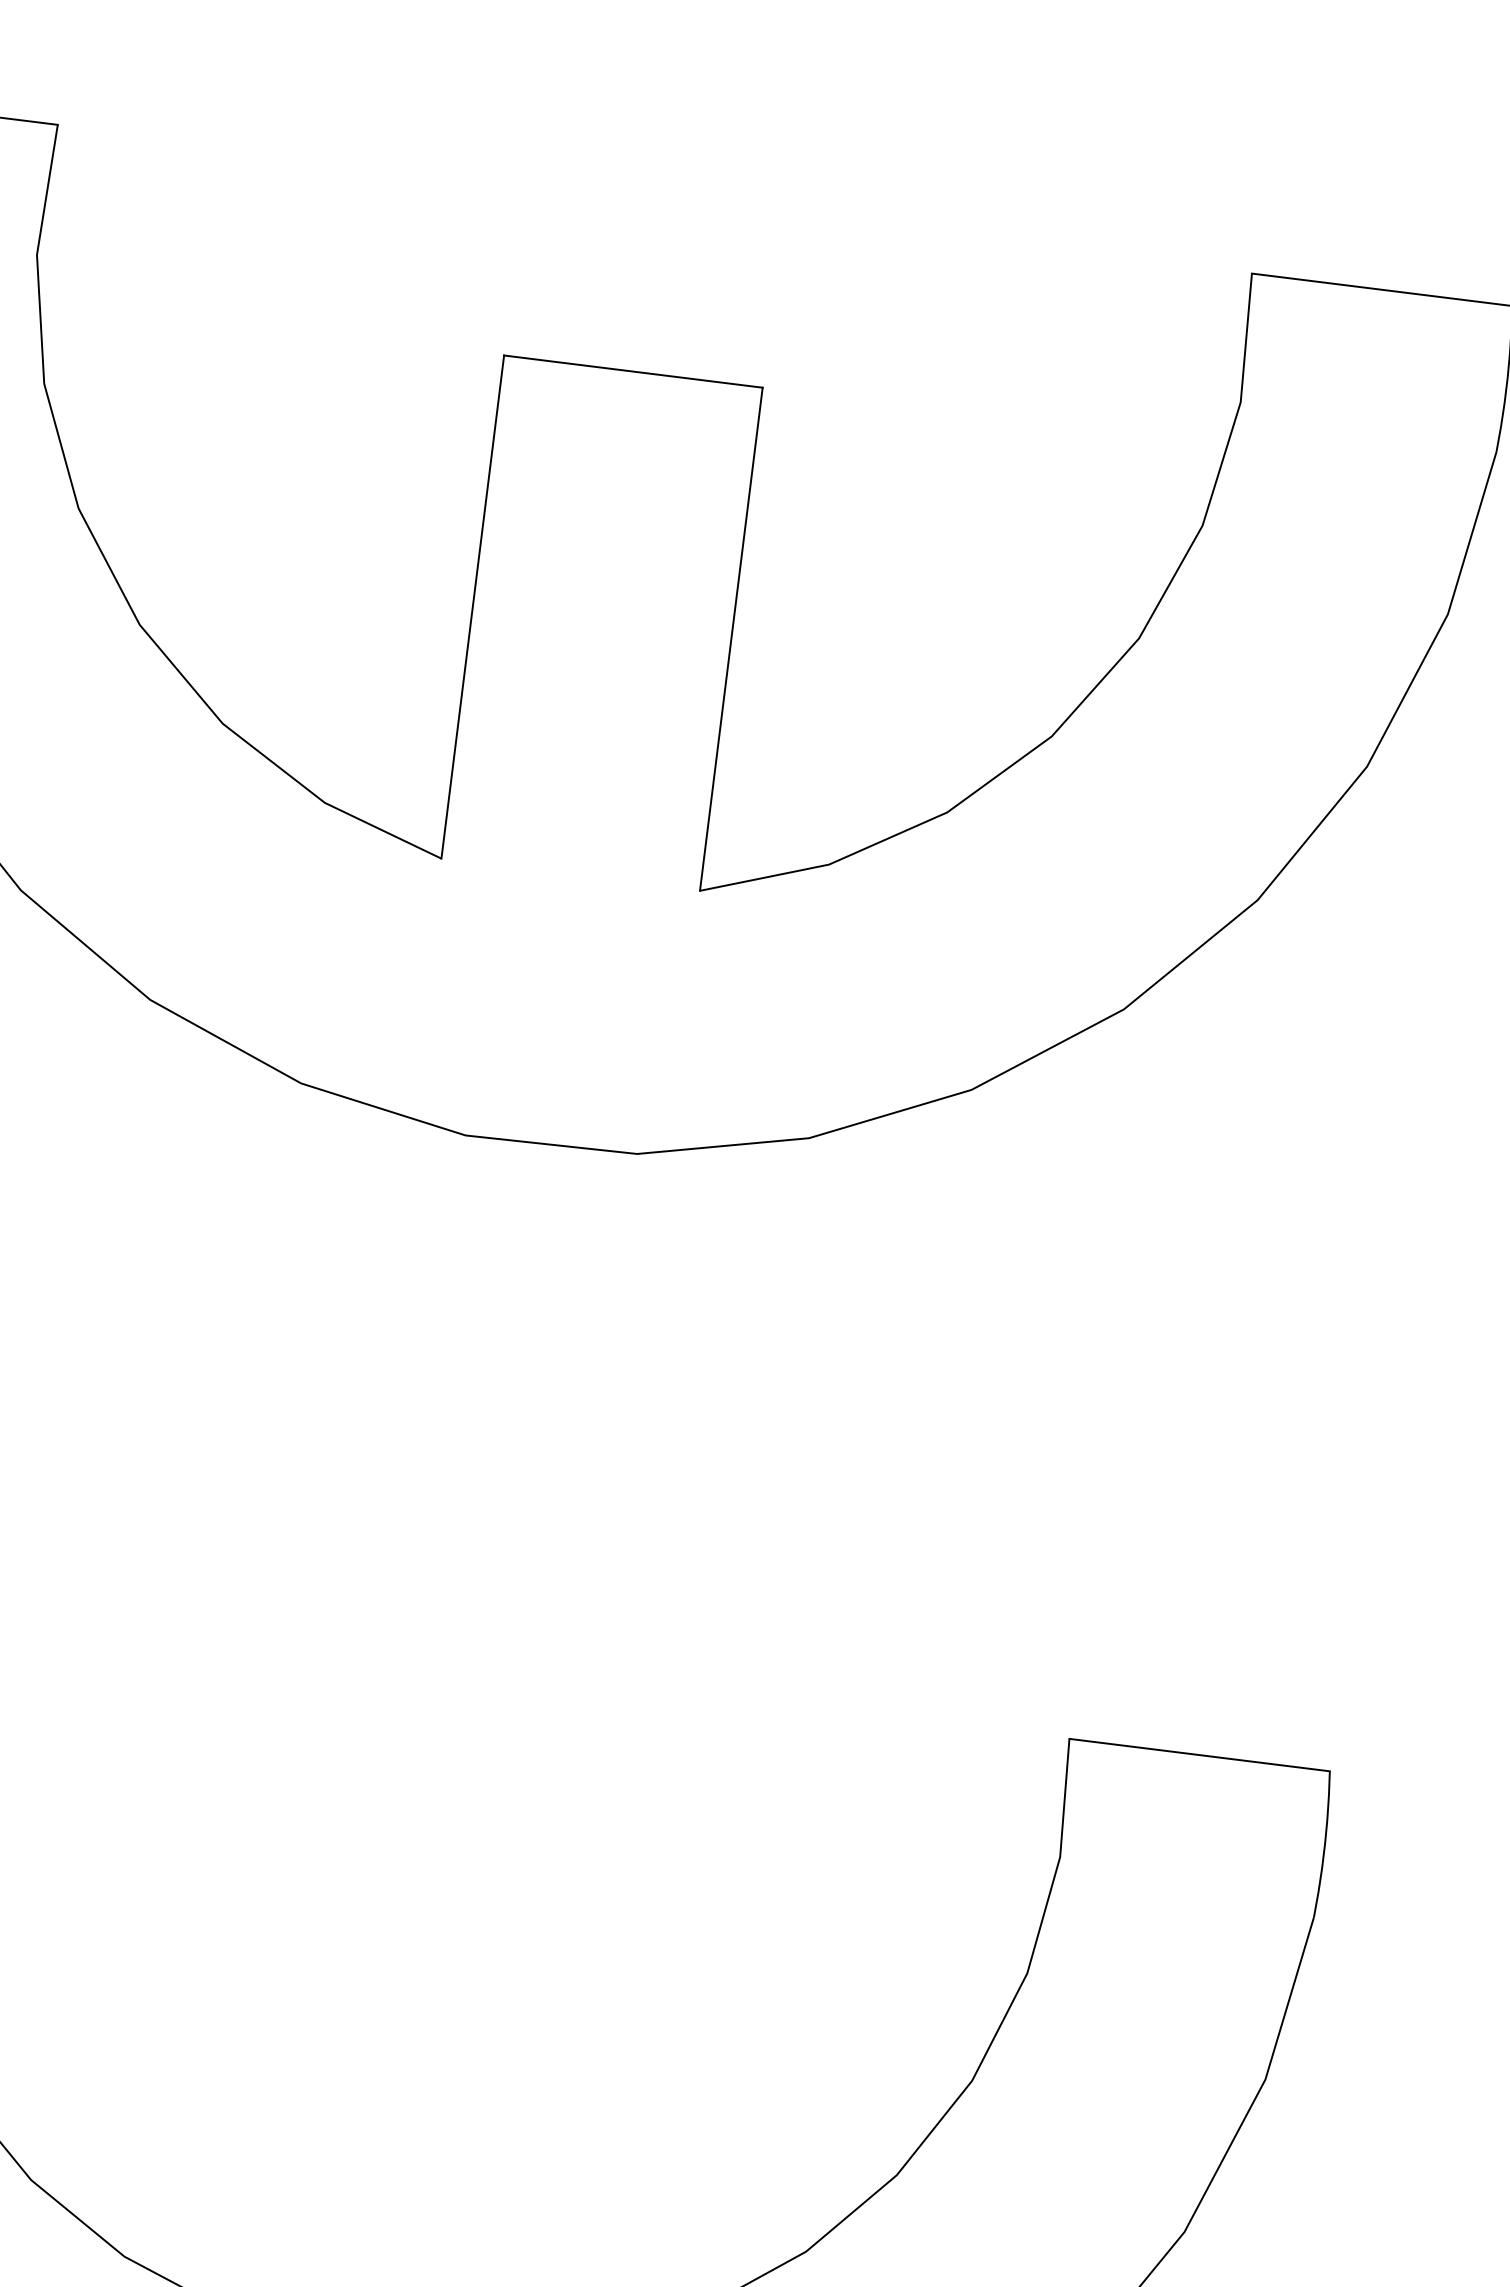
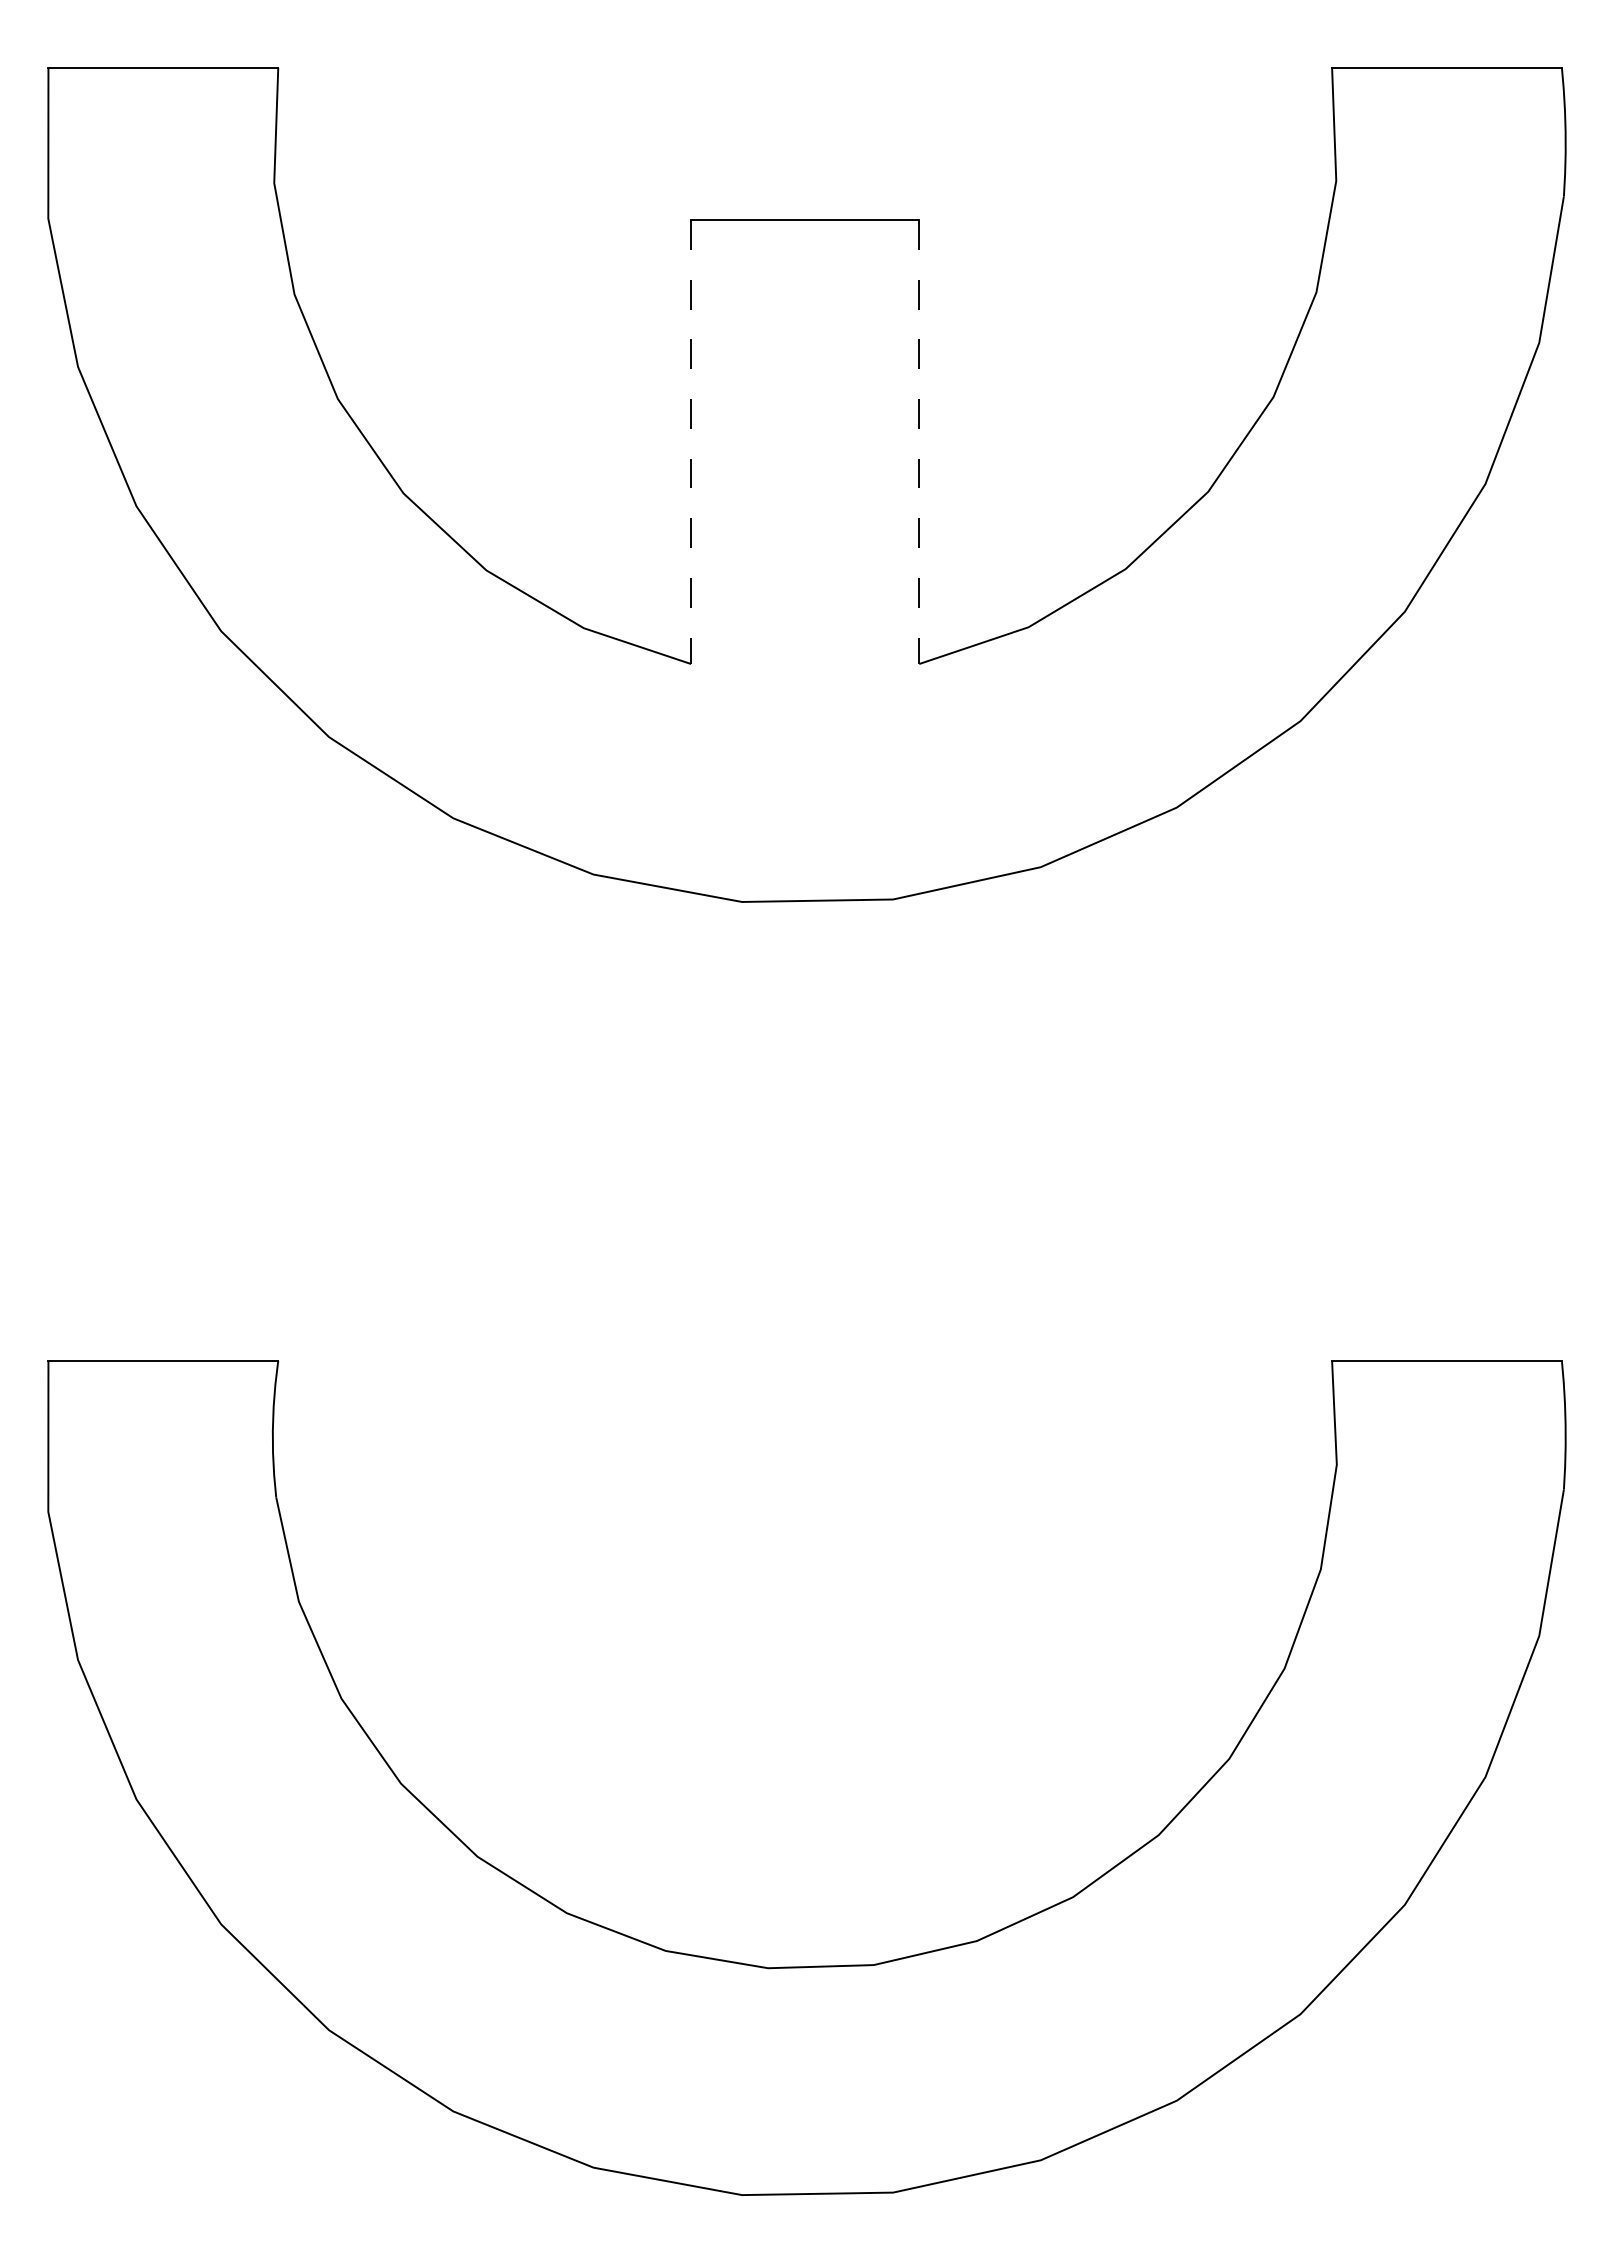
line: (473, 607) -> (691, 442), solid -> dashed
line: (731, 639) -> (919, 442), solid -> dashed

